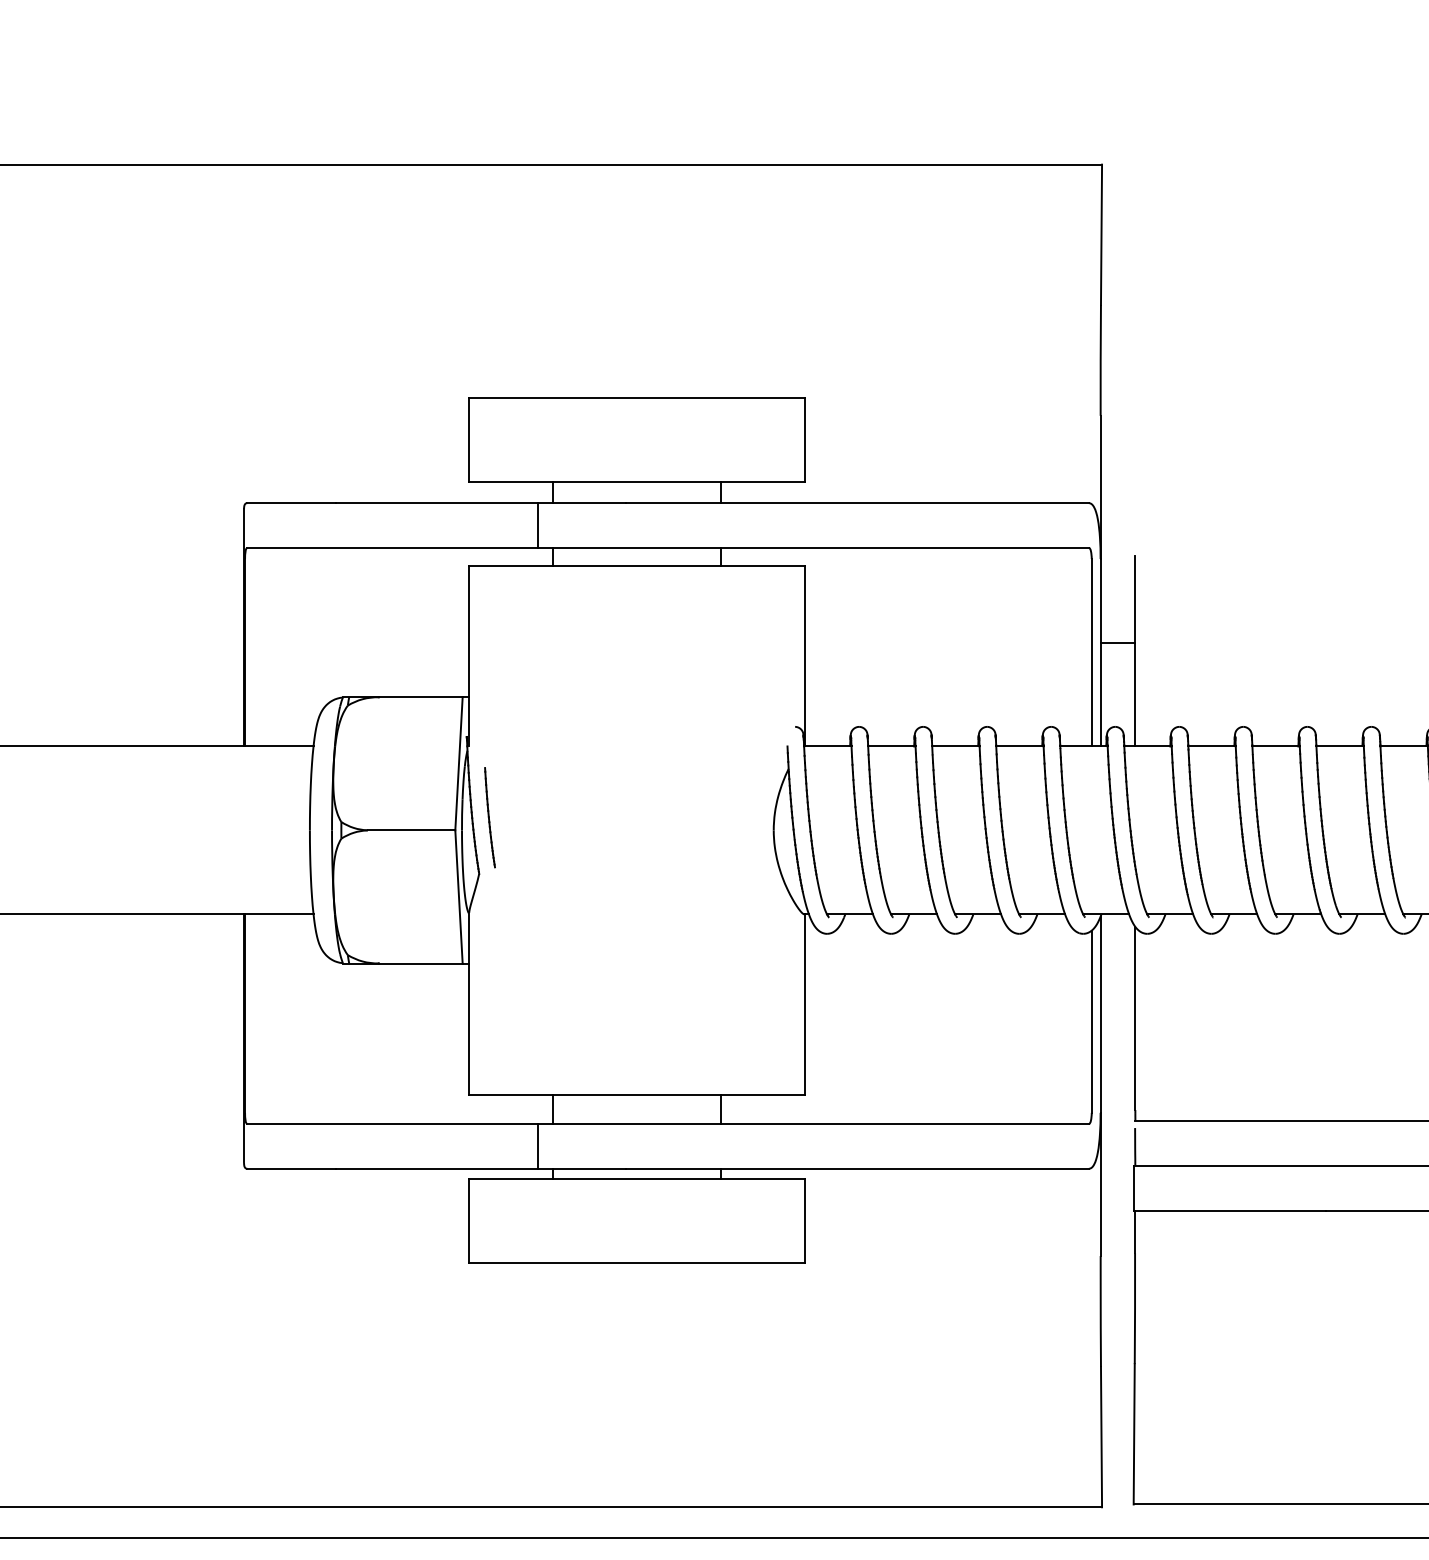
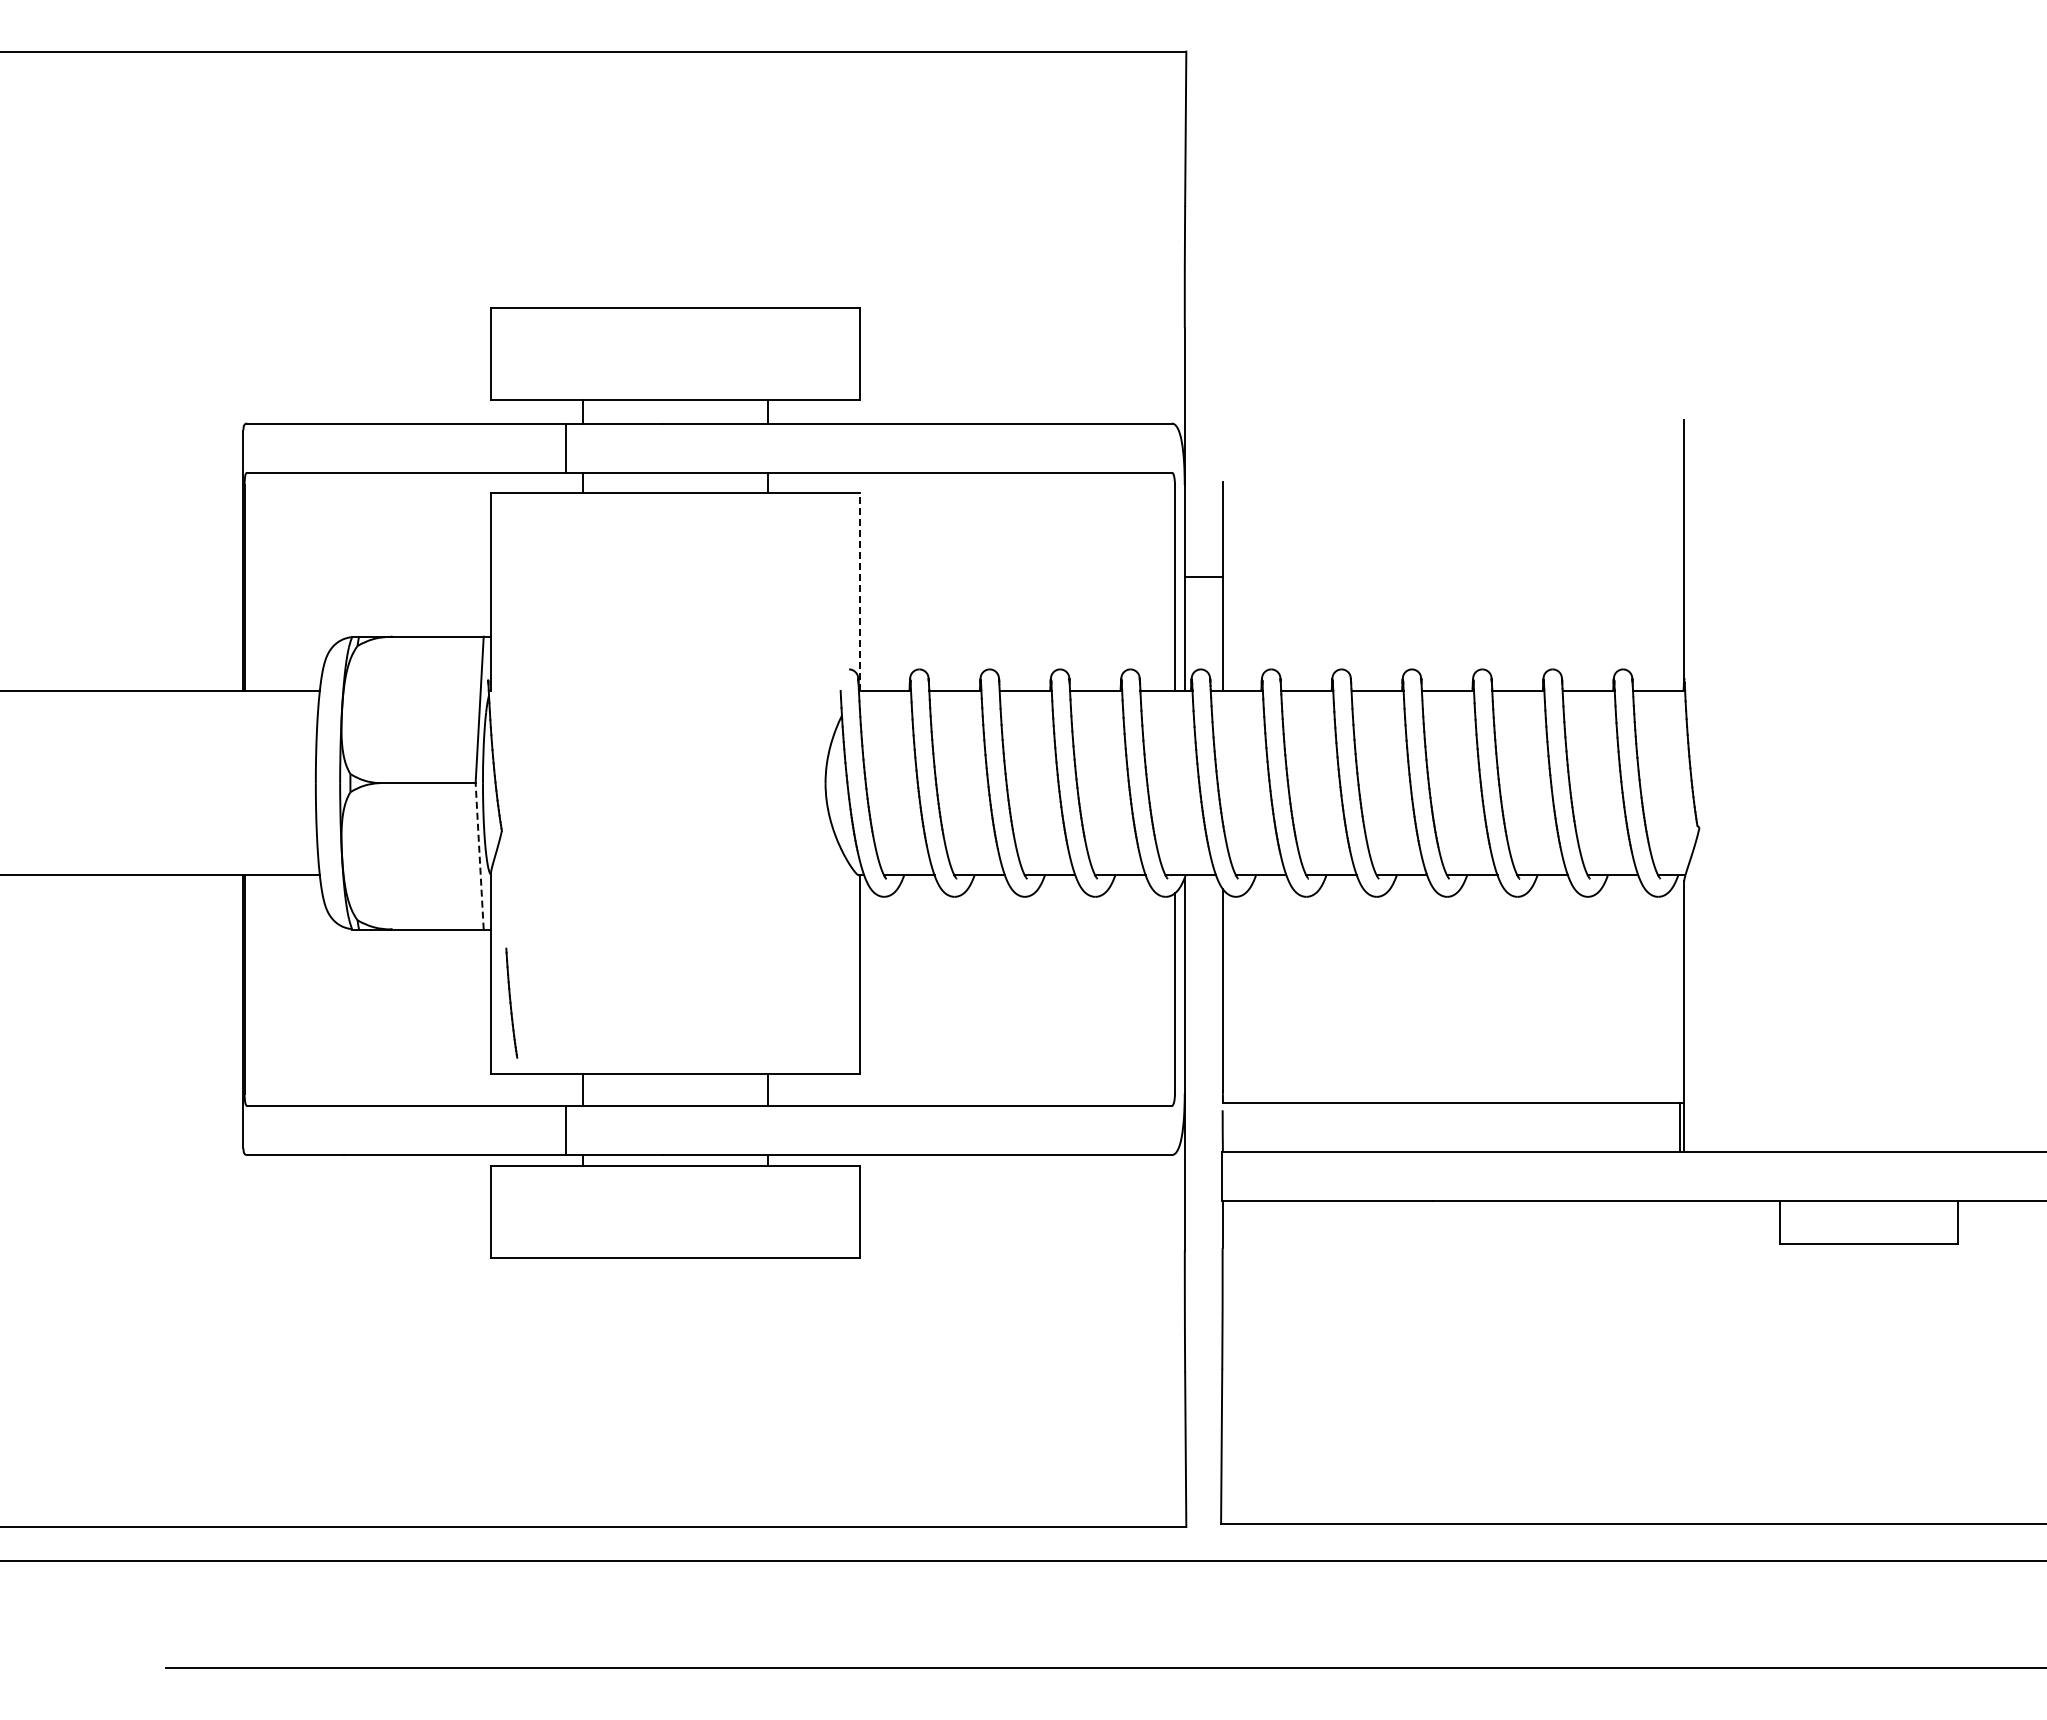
line: (804, 655) -> (859, 591), solid -> dashed
part: (489, 817) -> (511, 1002), moved
line: (458, 896) -> (479, 855), solid -> dashed

